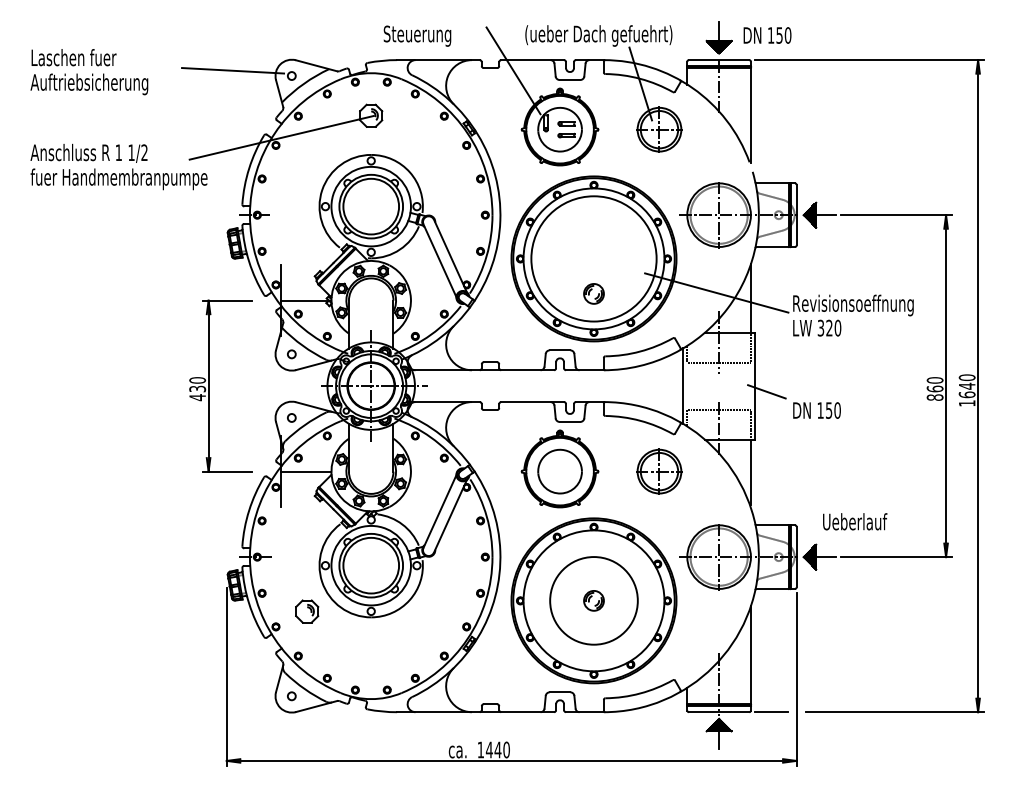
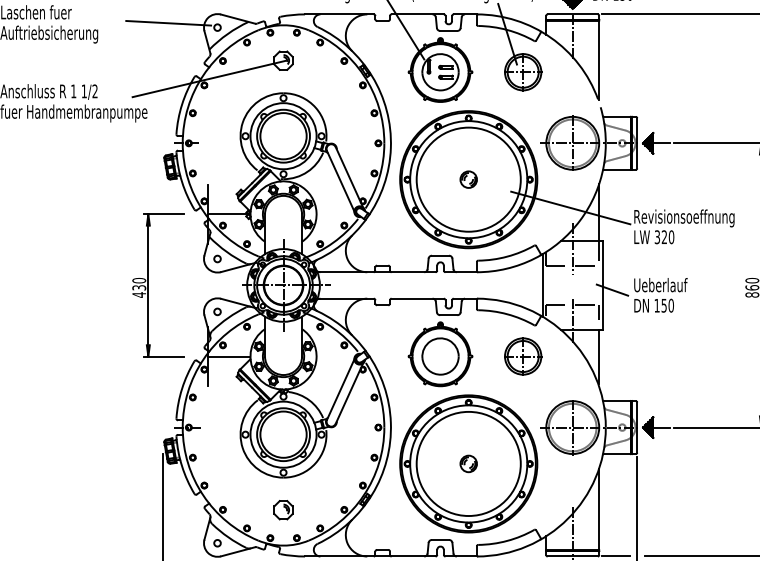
part: (593, 293) -> (468, 179), moved
text: (855, 521) -> (661, 284), moved
circle: (593, 600) -> (468, 463), size x1.43
part: (307, 611) -> (283, 510), moved

